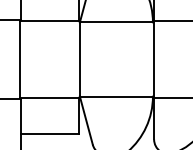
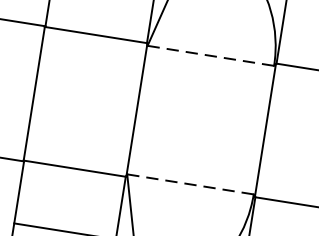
line: (116, 22) -> (210, 56), solid -> dashed
line: (116, 96) -> (190, 184), solid -> dashed

